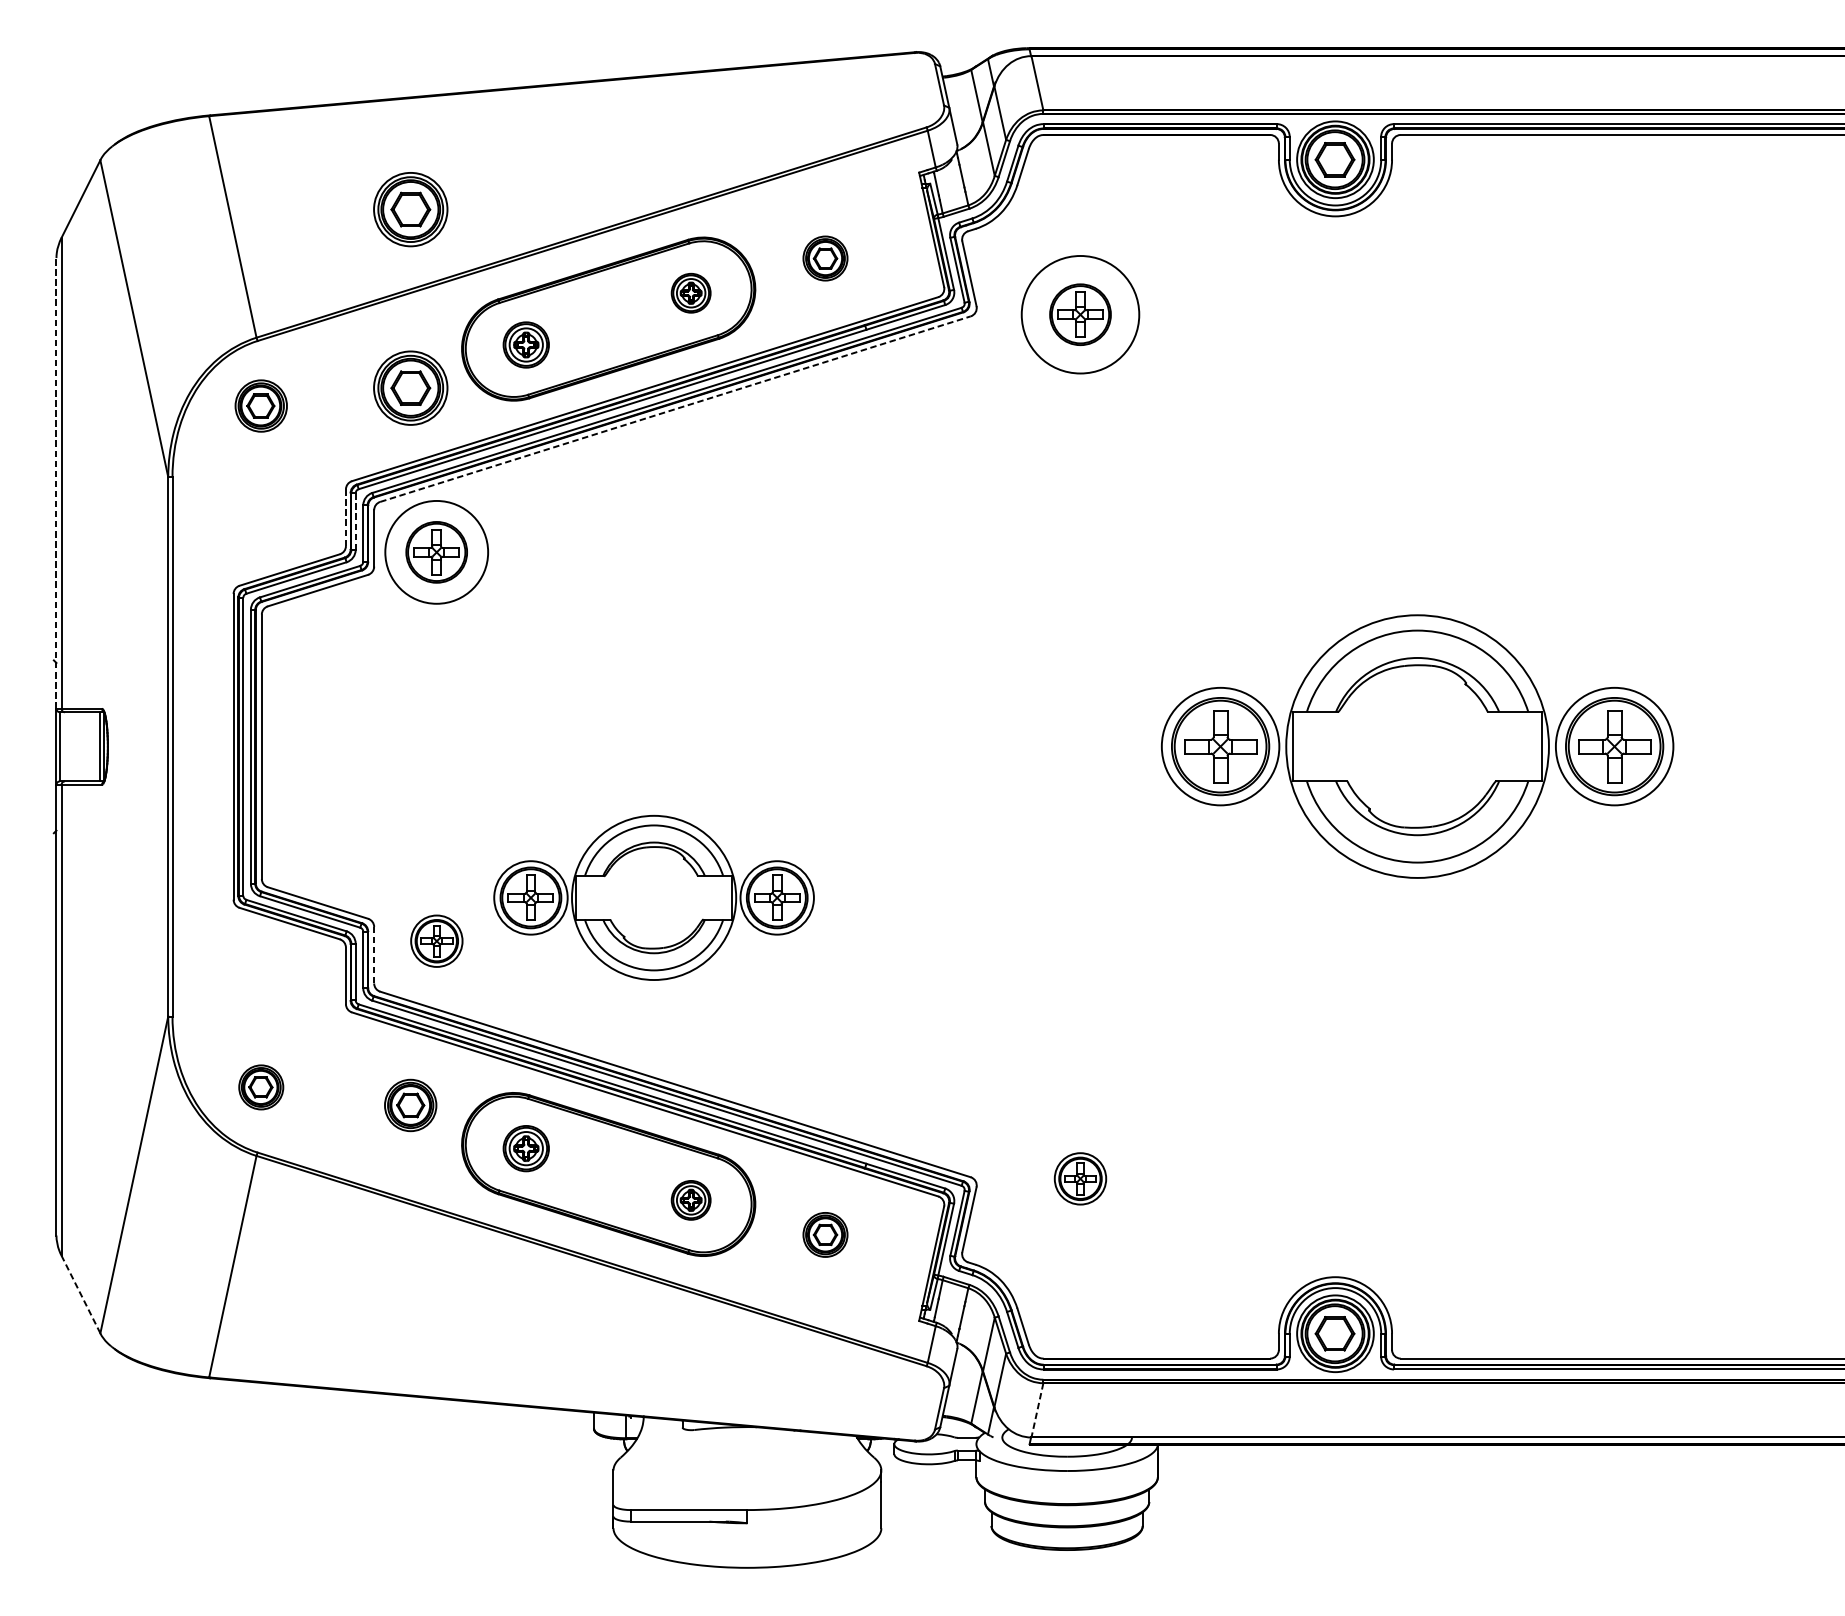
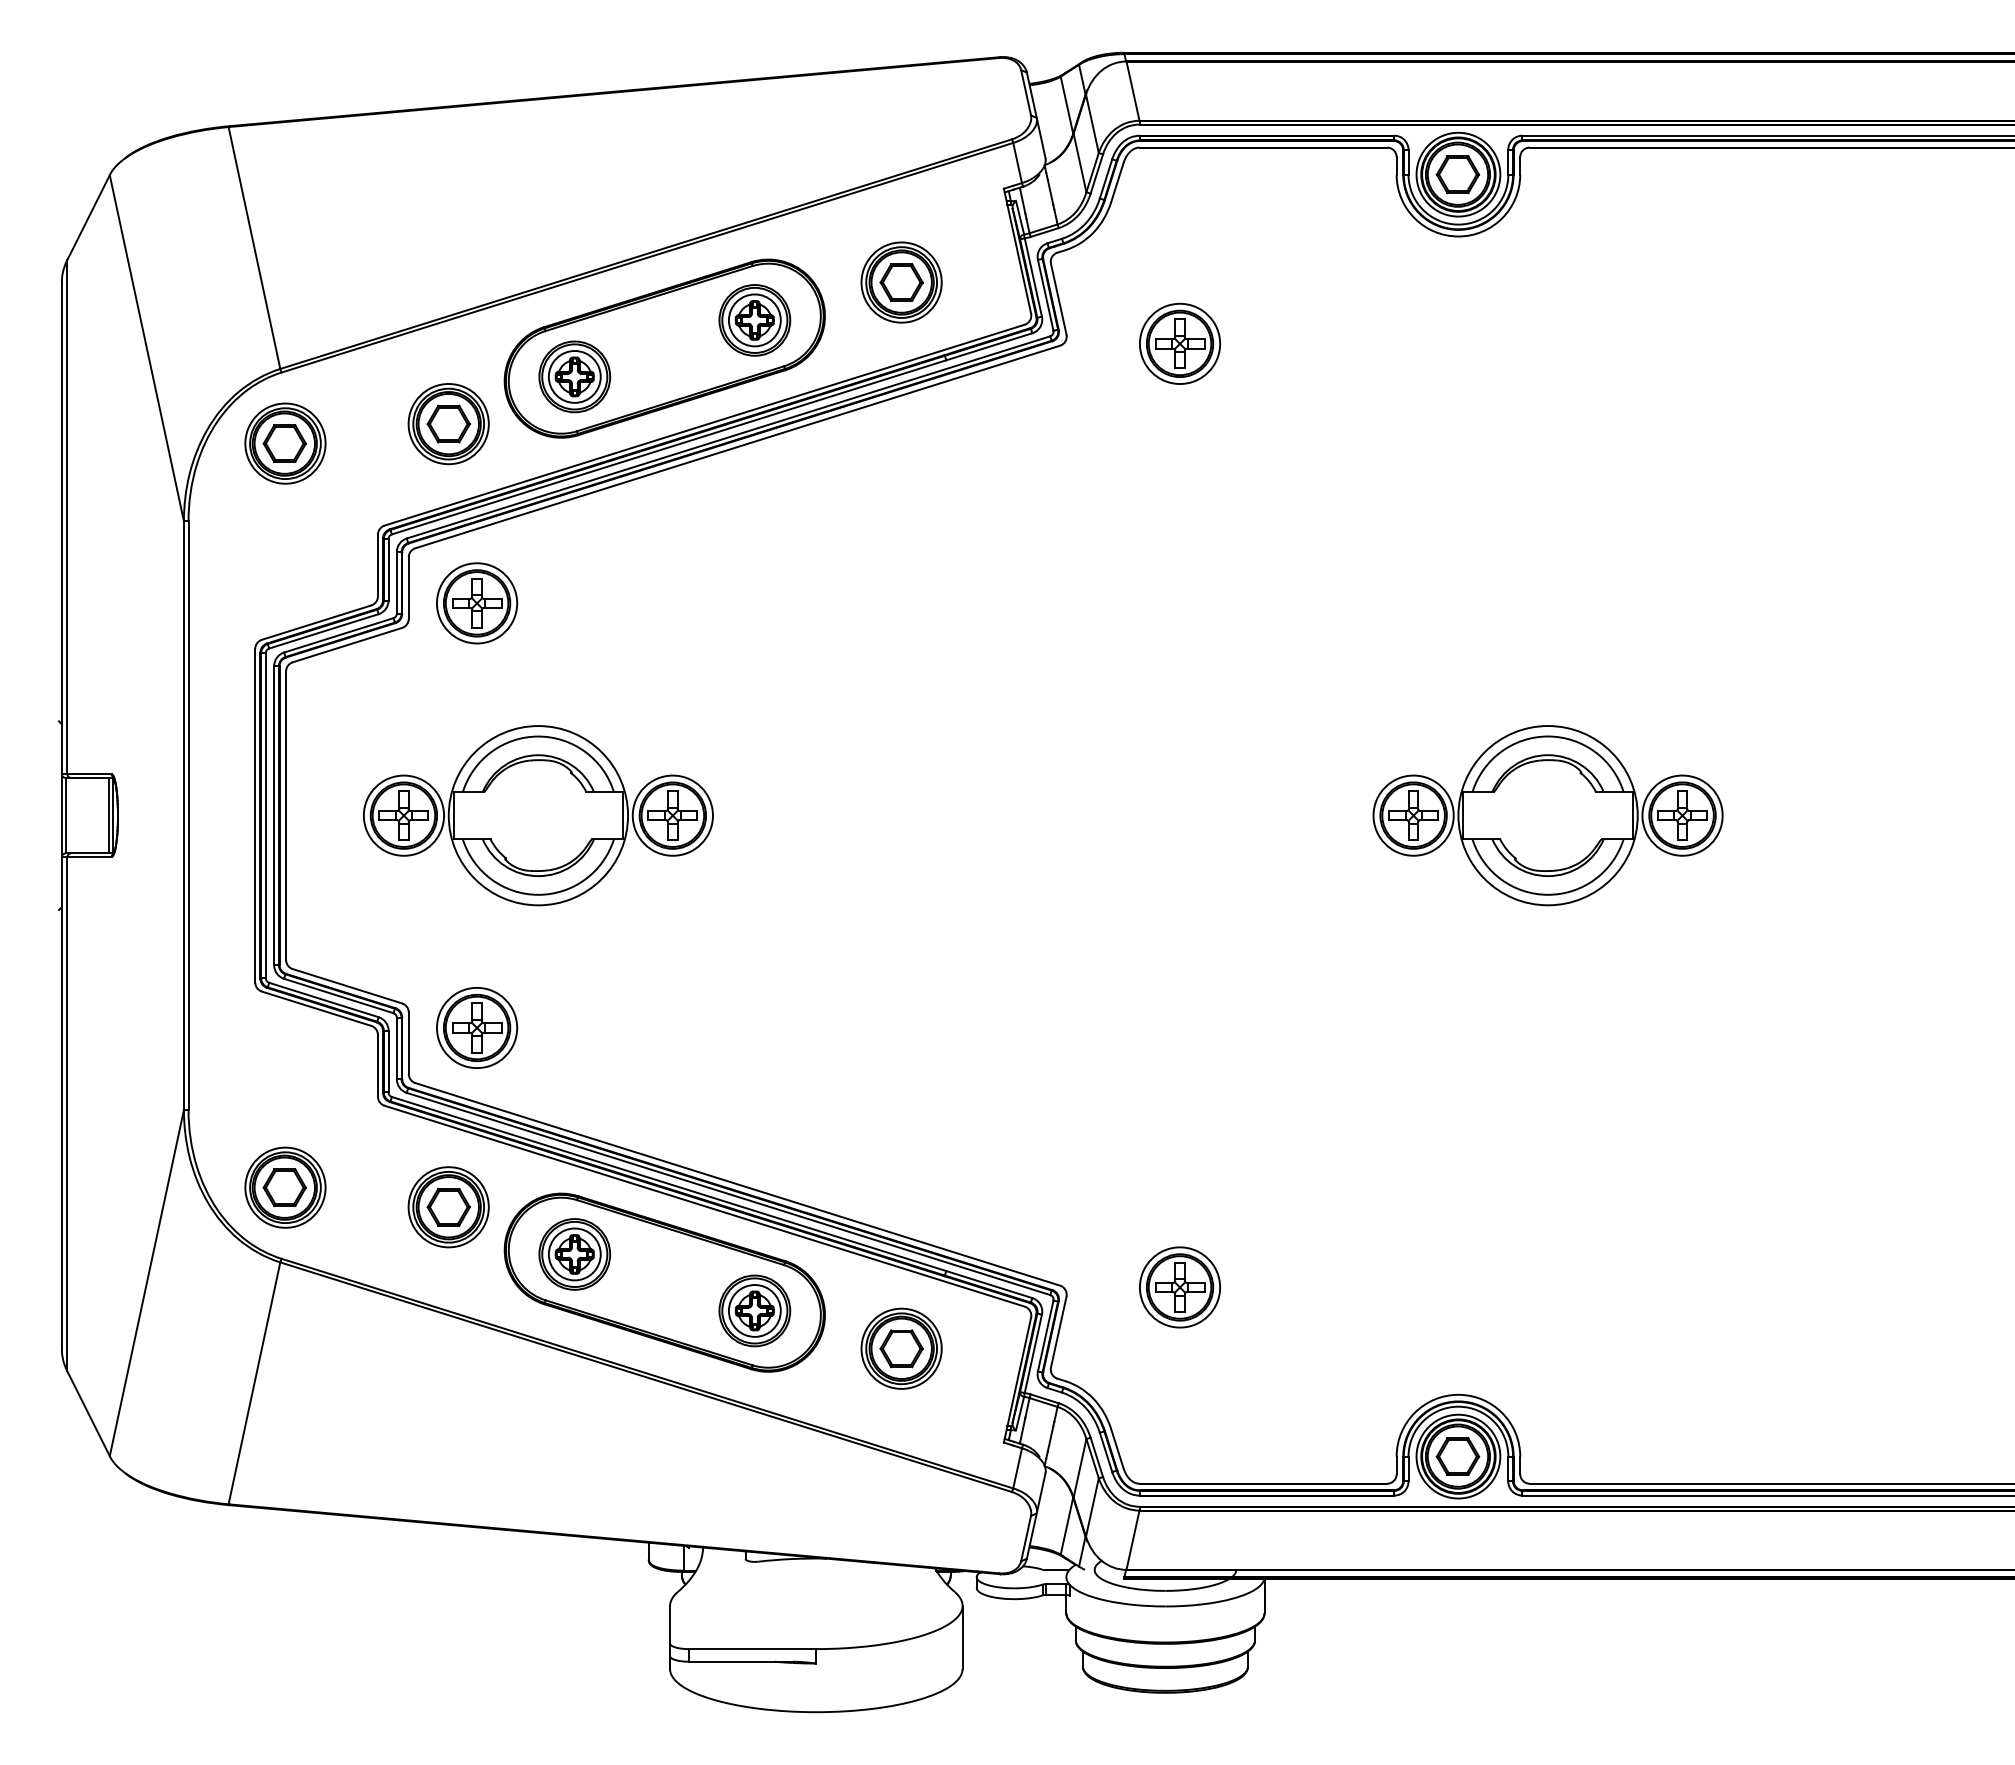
part: (410, 209) -> (448, 229), removed
part: (825, 258) -> (901, 282), size x1.67
part: (690, 293) -> (754, 320), size x1.67
circle: (1080, 314) -> (1179, 343), size x0.62
part: (525, 344) -> (574, 376), size x1.43
part: (261, 405) -> (285, 443), size x1.43
line: (675, 409) -> (737, 447), dashed -> solid
line: (56, 482) -> (61, 527), dashed -> solid
line: (345, 517) -> (377, 565), dashed -> solid
line: (355, 521) -> (388, 569), dashed -> solid
circle: (436, 552) -> (476, 603), size x0.71
part: (1417, 746) -> (1547, 815), size x0.62
part: (654, 897) -> (538, 815), moved
part: (437, 940) -> (477, 1027), size x1.43
line: (373, 955) -> (408, 1043), dashed -> solid
part: (261, 1087) -> (285, 1187), size x1.67
part: (410, 1105) -> (448, 1207), size x1.43
part: (525, 1148) -> (574, 1254), size x1.43
part: (1080, 1178) -> (1179, 1287), size x1.43
part: (690, 1199) -> (754, 1310), size x1.67
part: (825, 1234) -> (901, 1348), size x1.67
line: (80, 1294) -> (88, 1413), dashed -> solid
line: (1036, 1410) -> (1132, 1540), dashed -> solid

